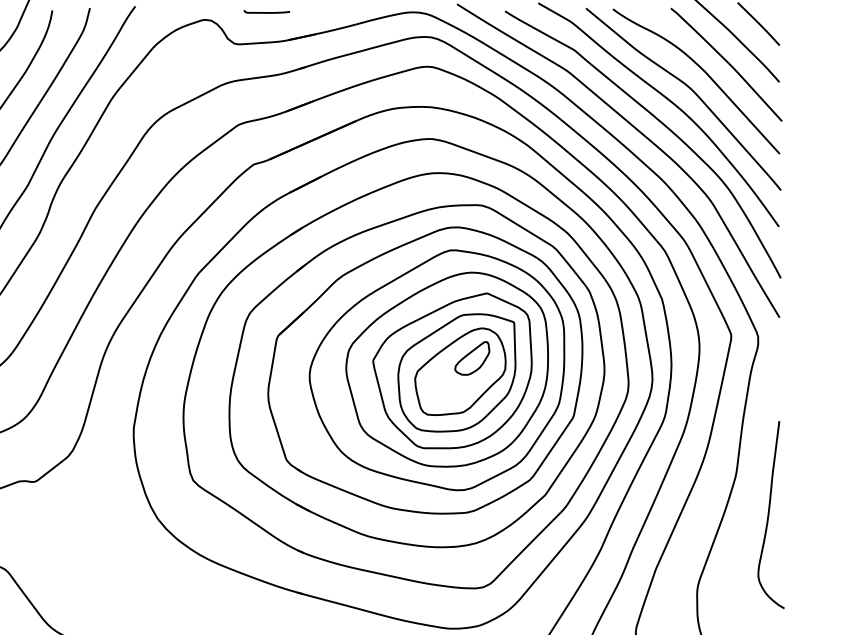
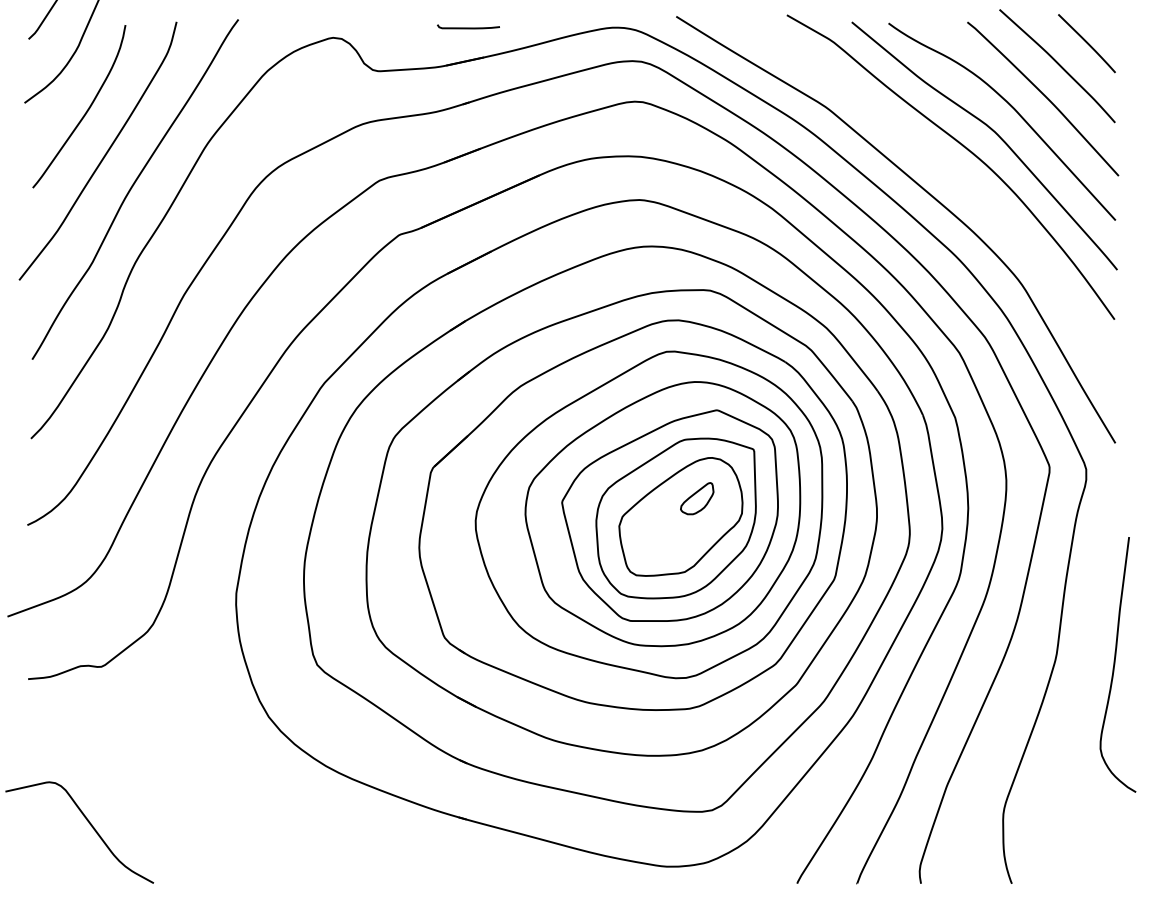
curve: (266, 12) -> (468, 27), moved
curve: (659, 122) -> (952, 177), removed
part: (472, 358) -> (697, 498), size x0.7
curve: (769, 514) -> (1115, 664), moved

